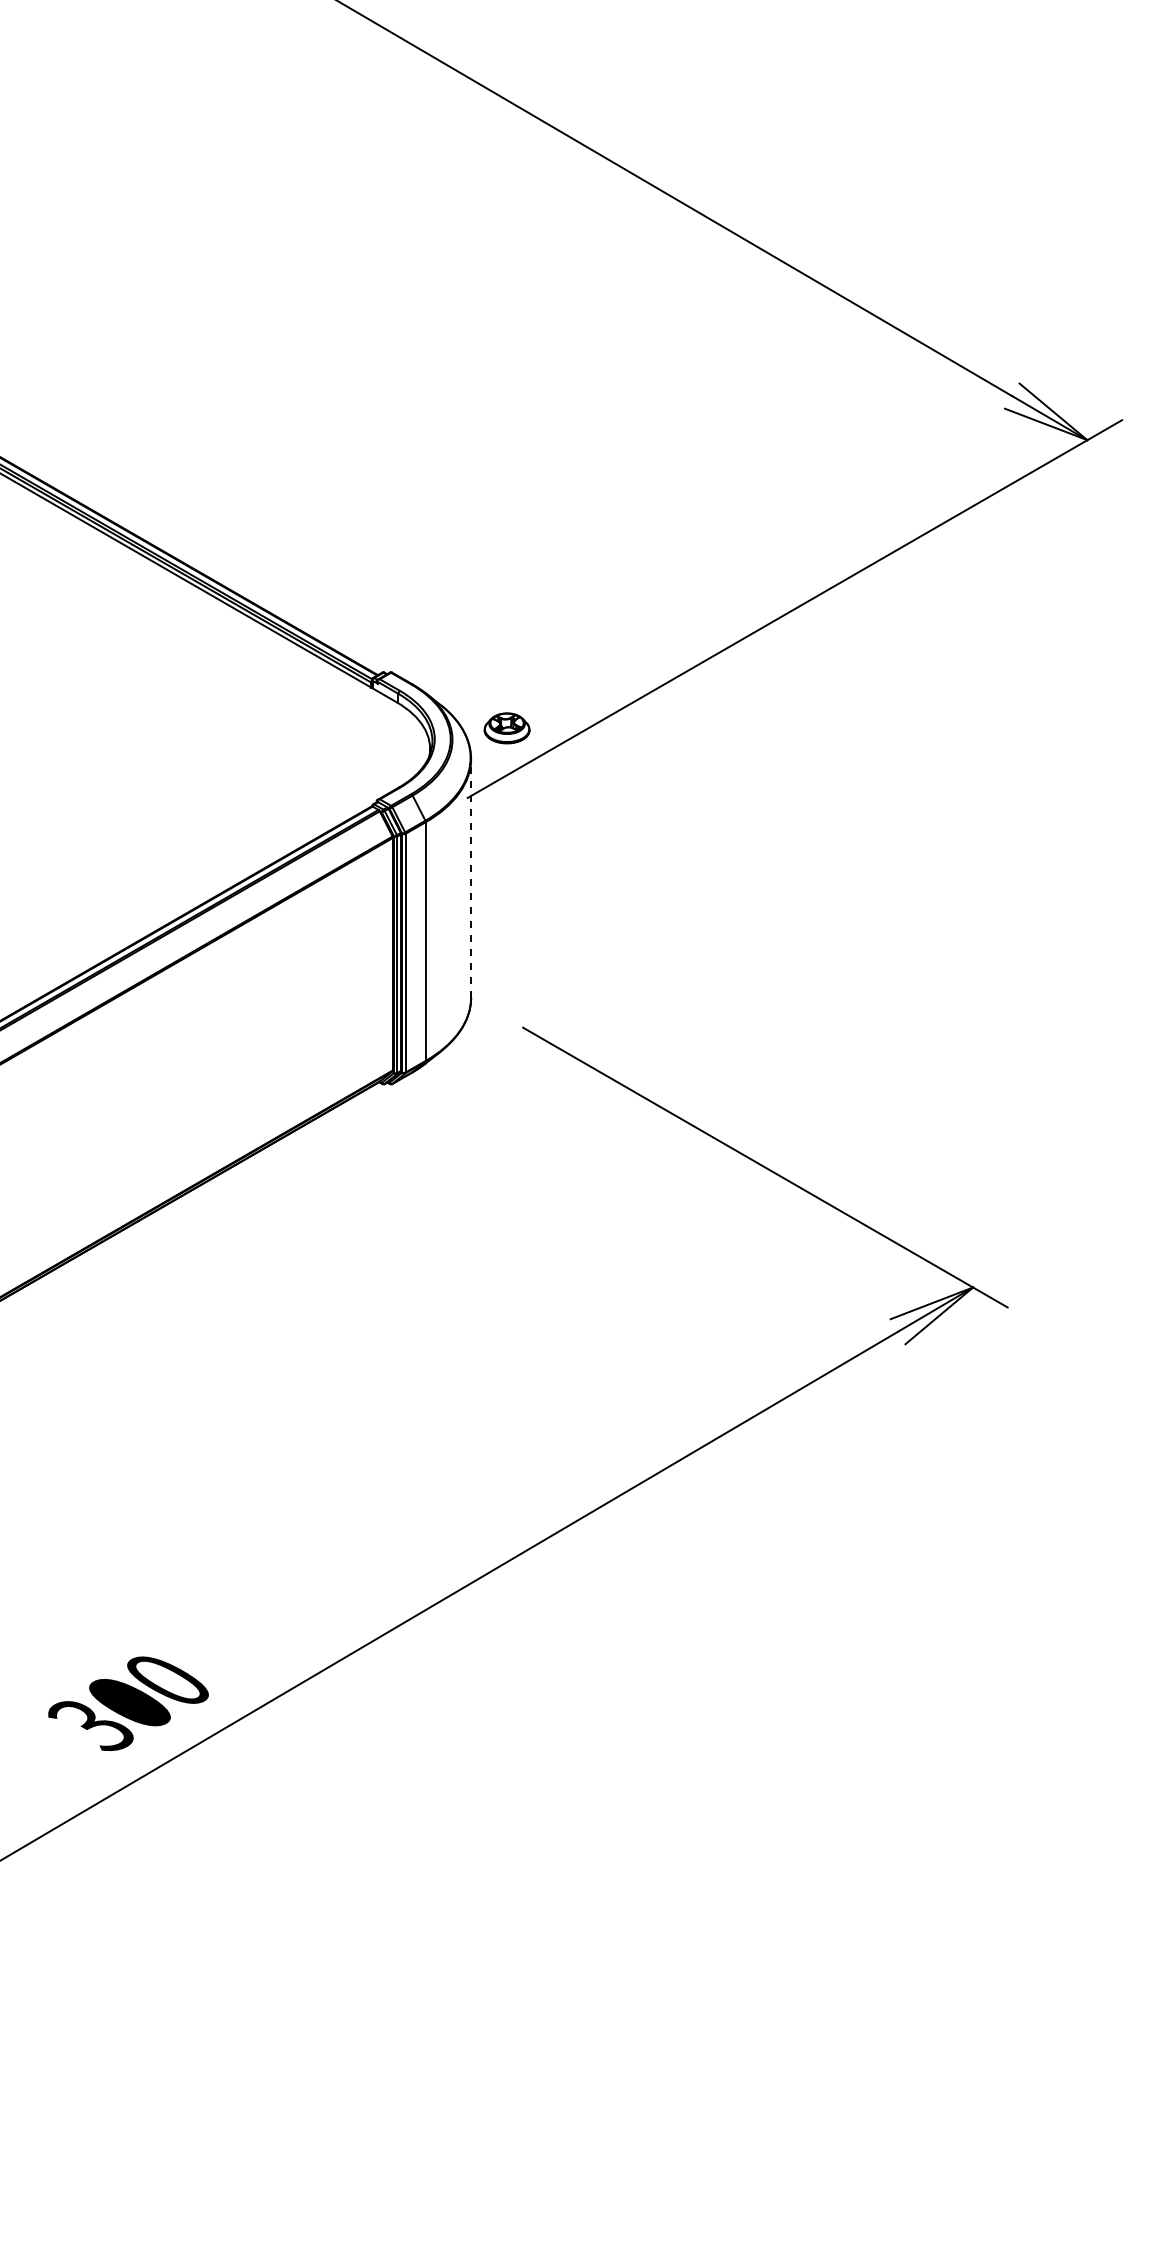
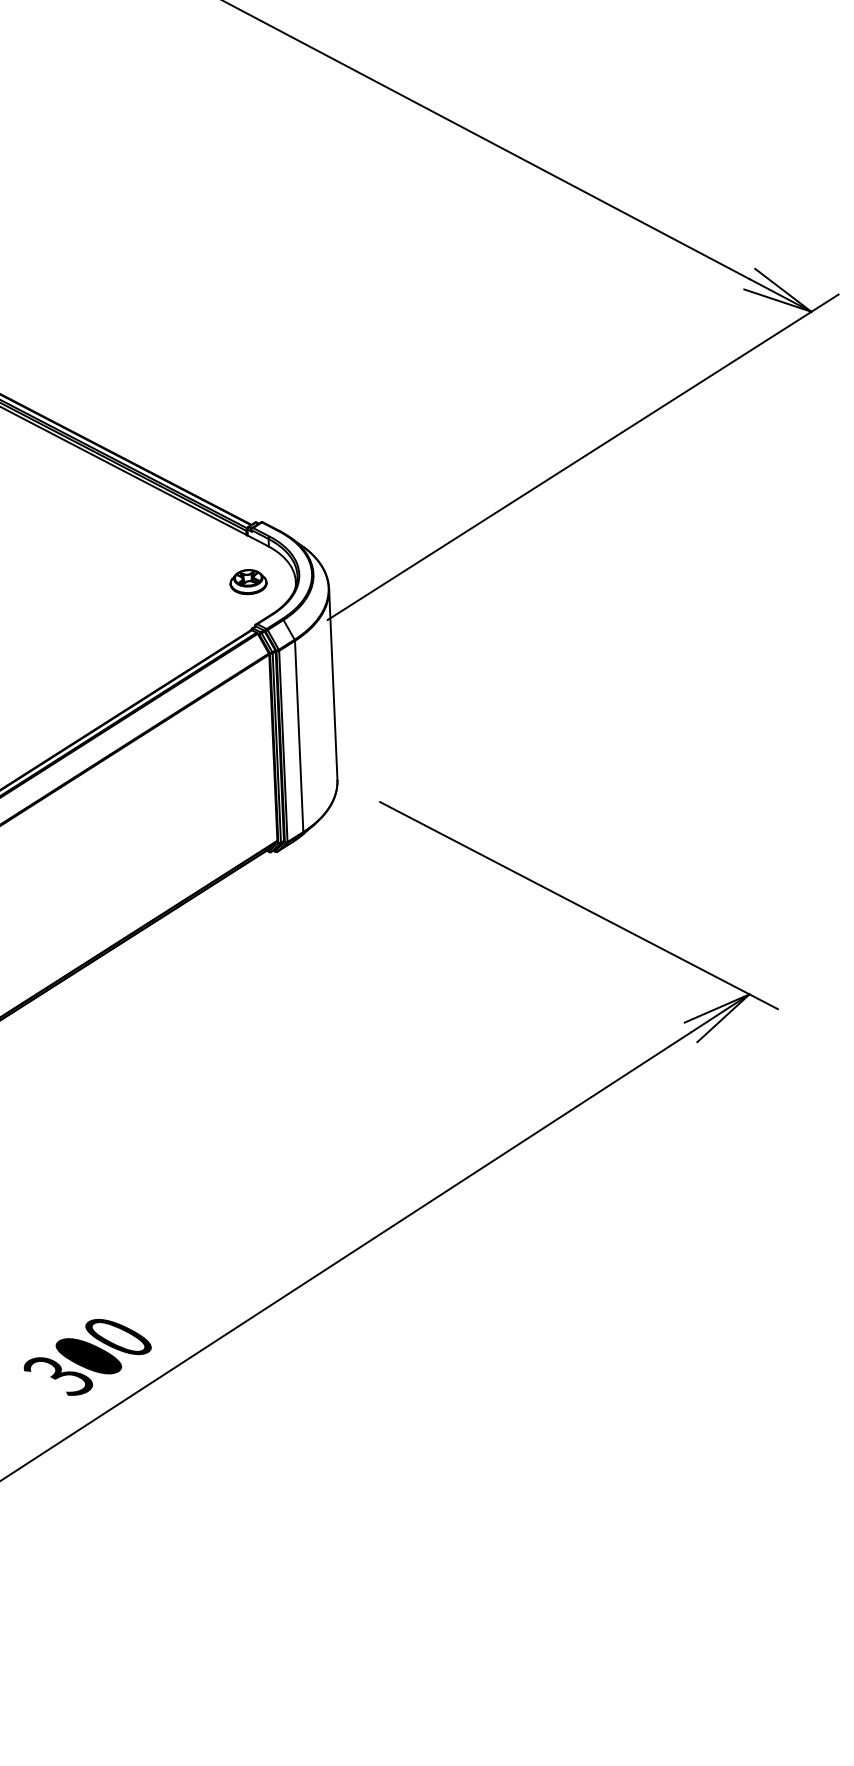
part: (506, 728) -> (248, 582), moved
line: (471, 877) -> (333, 683), dashed -> solid

